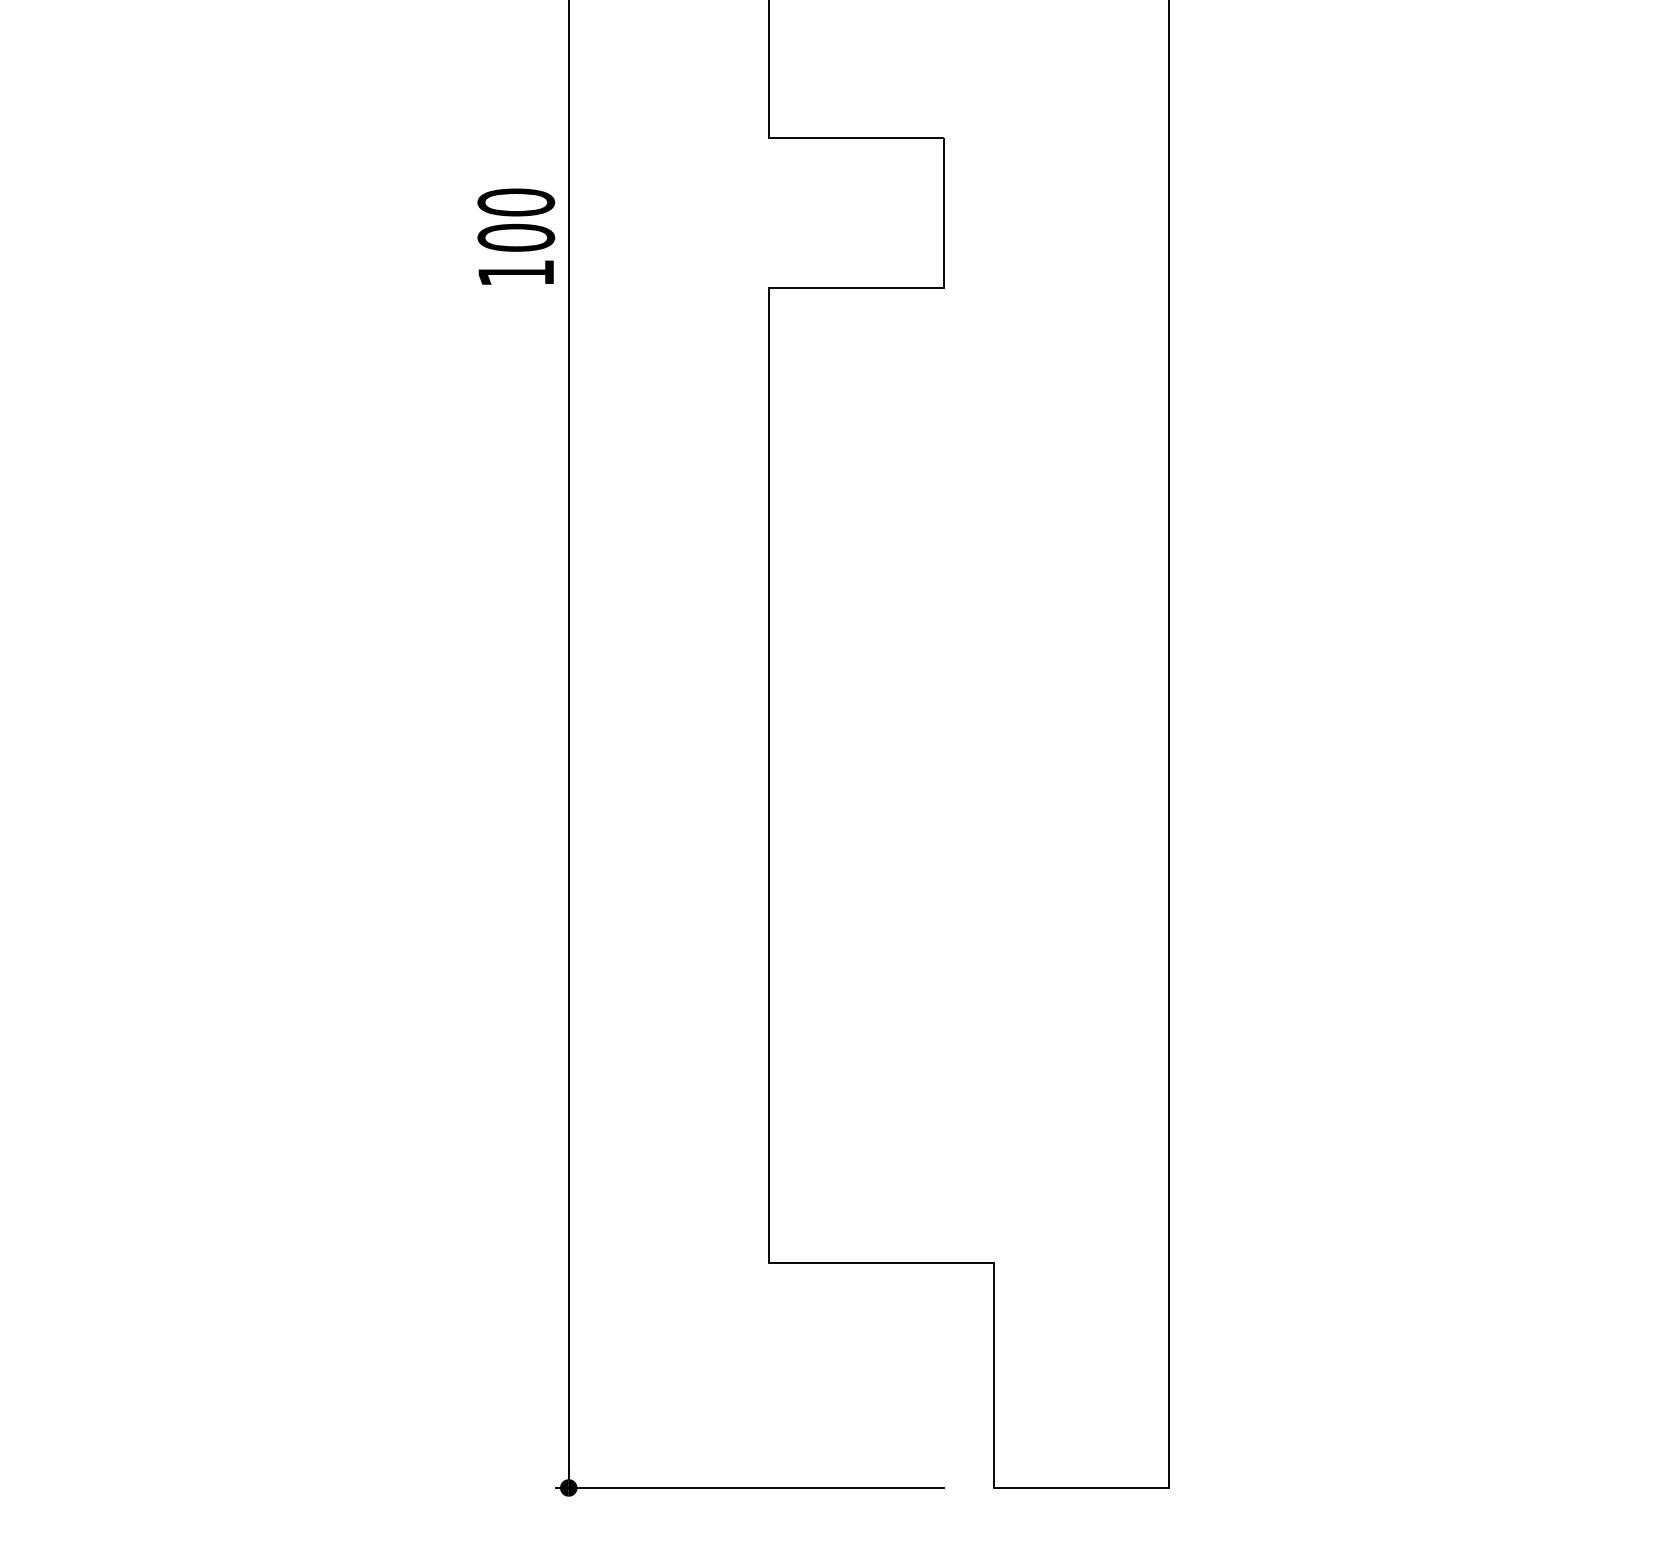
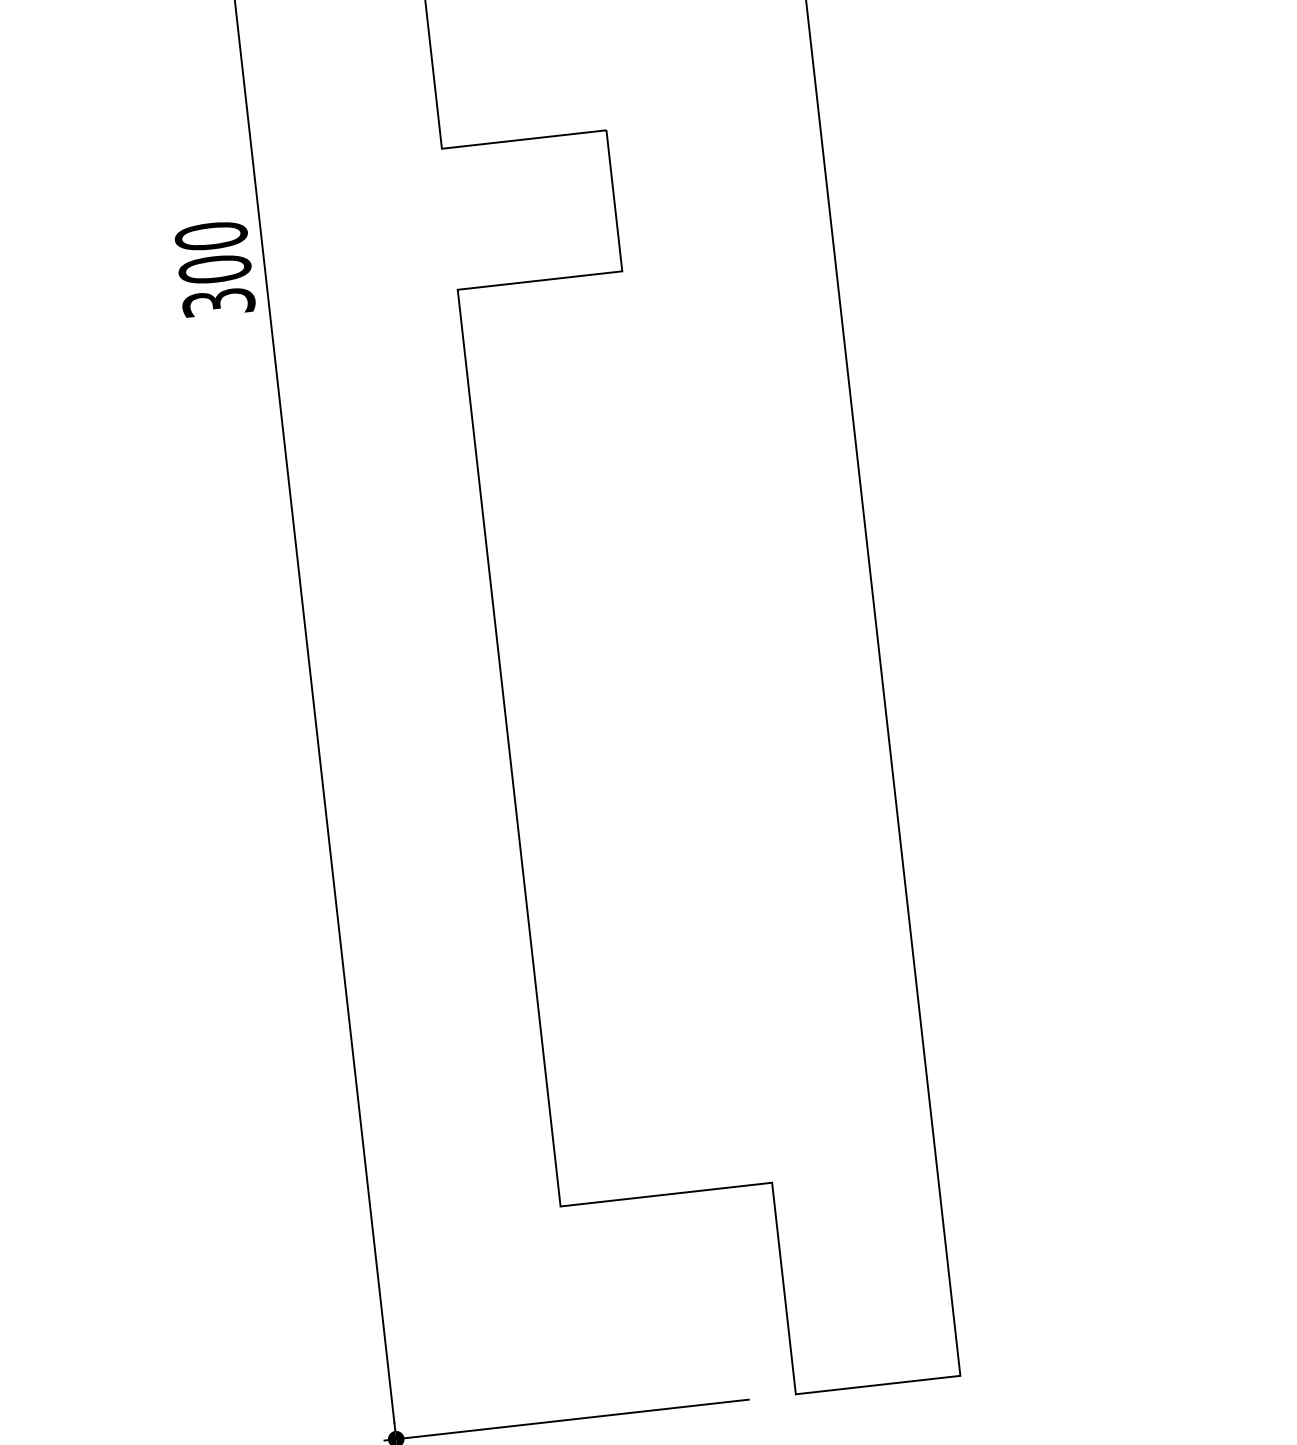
text: (516, 273) -> (219, 302), 100 -> 300

